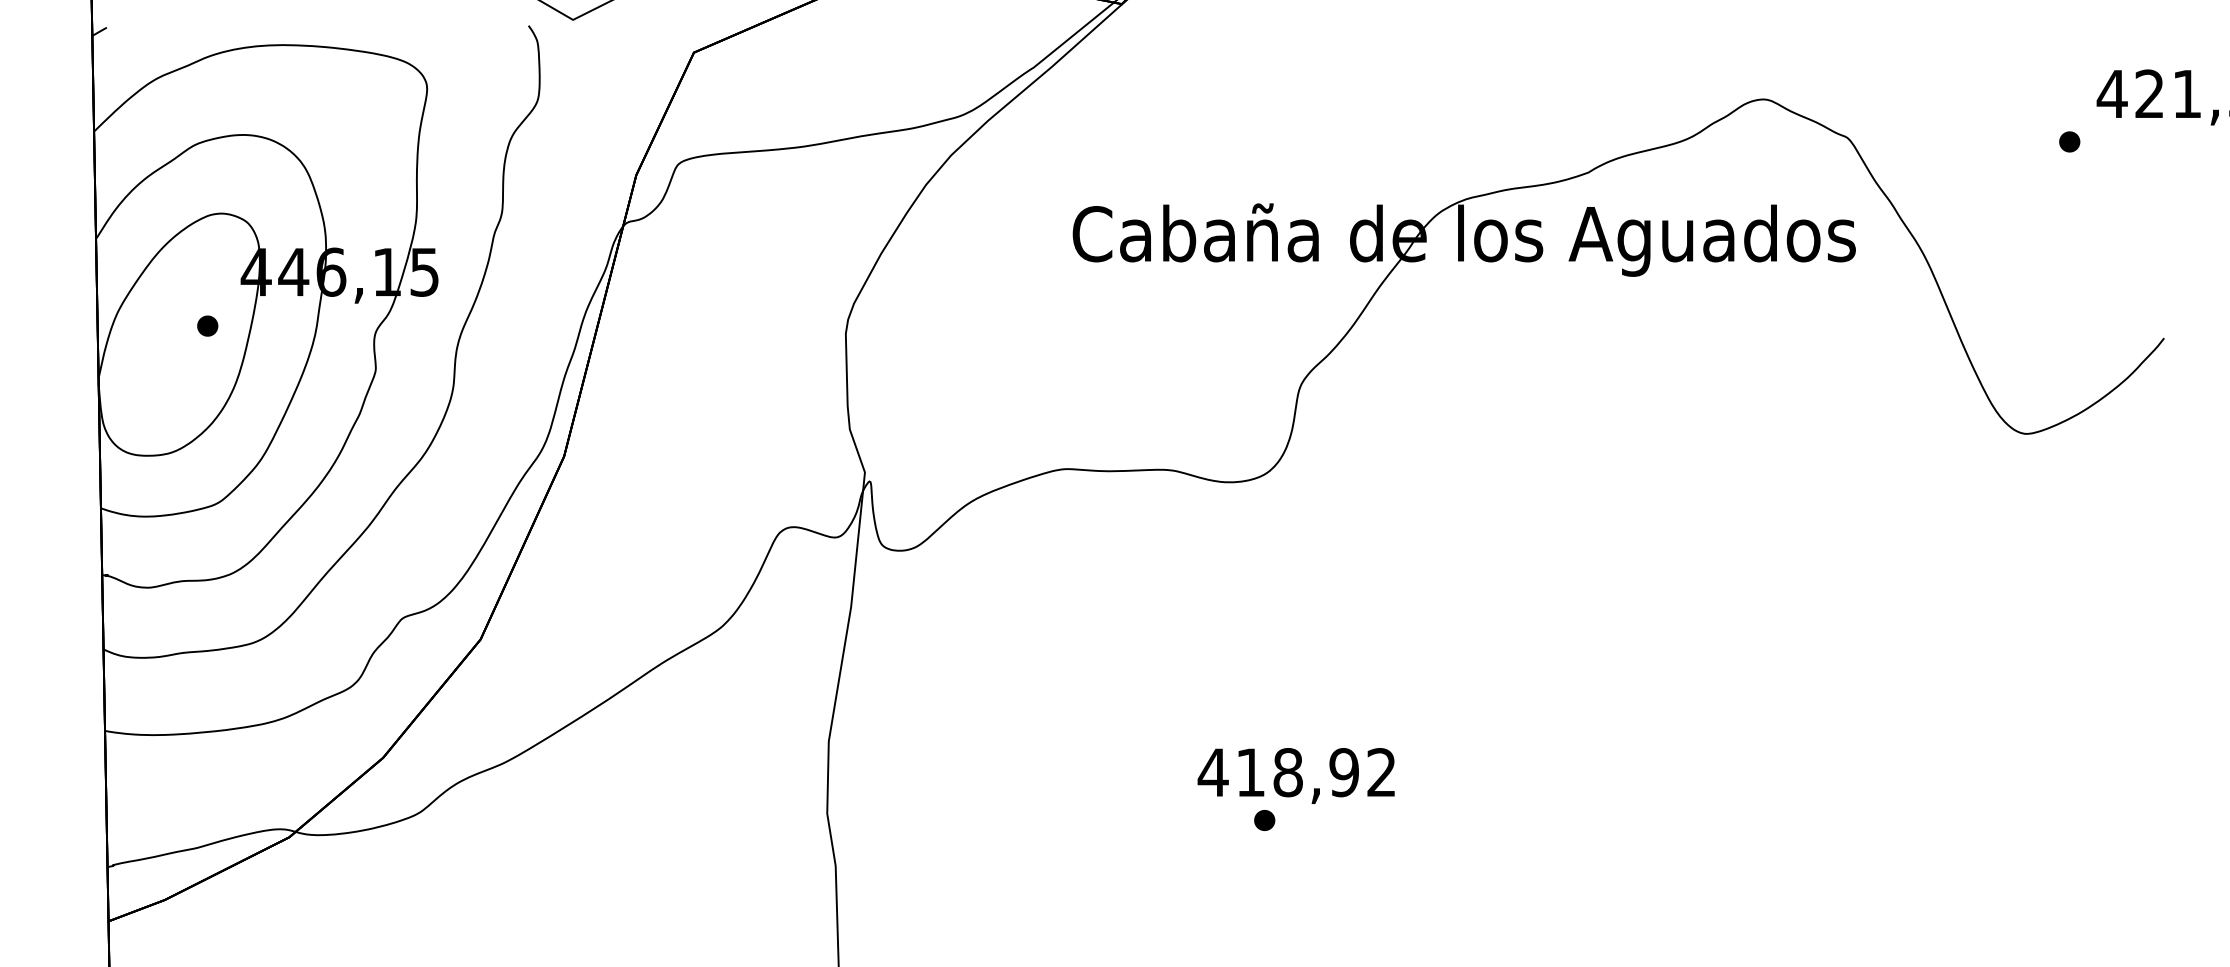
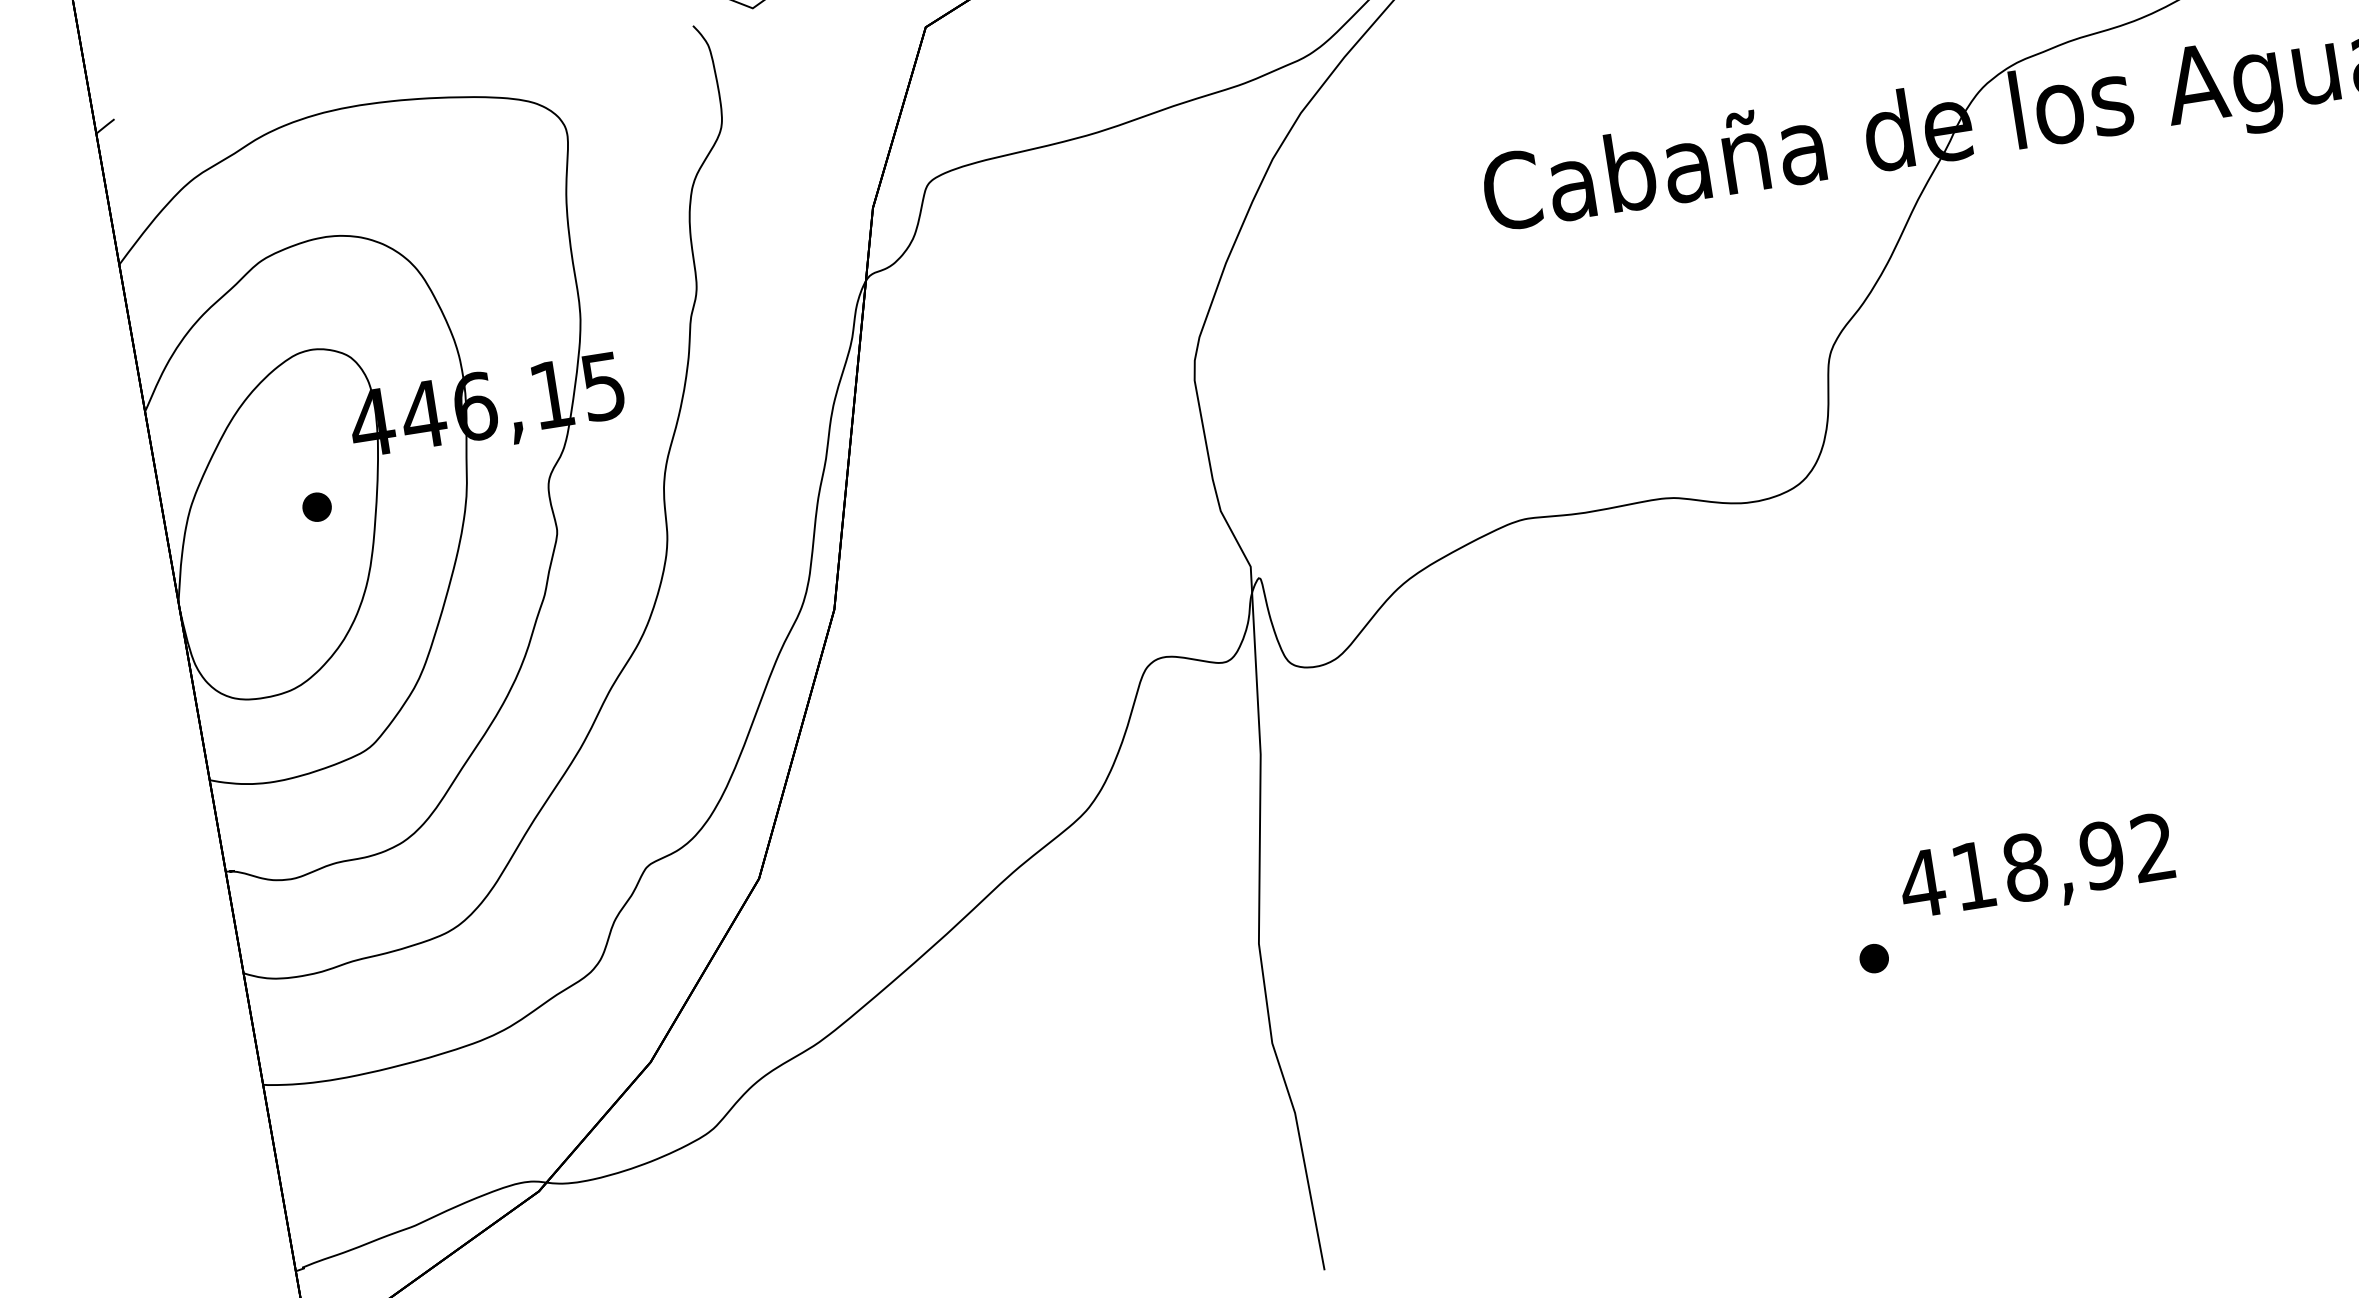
text: (1295, 775) -> (2035, 870), moved

